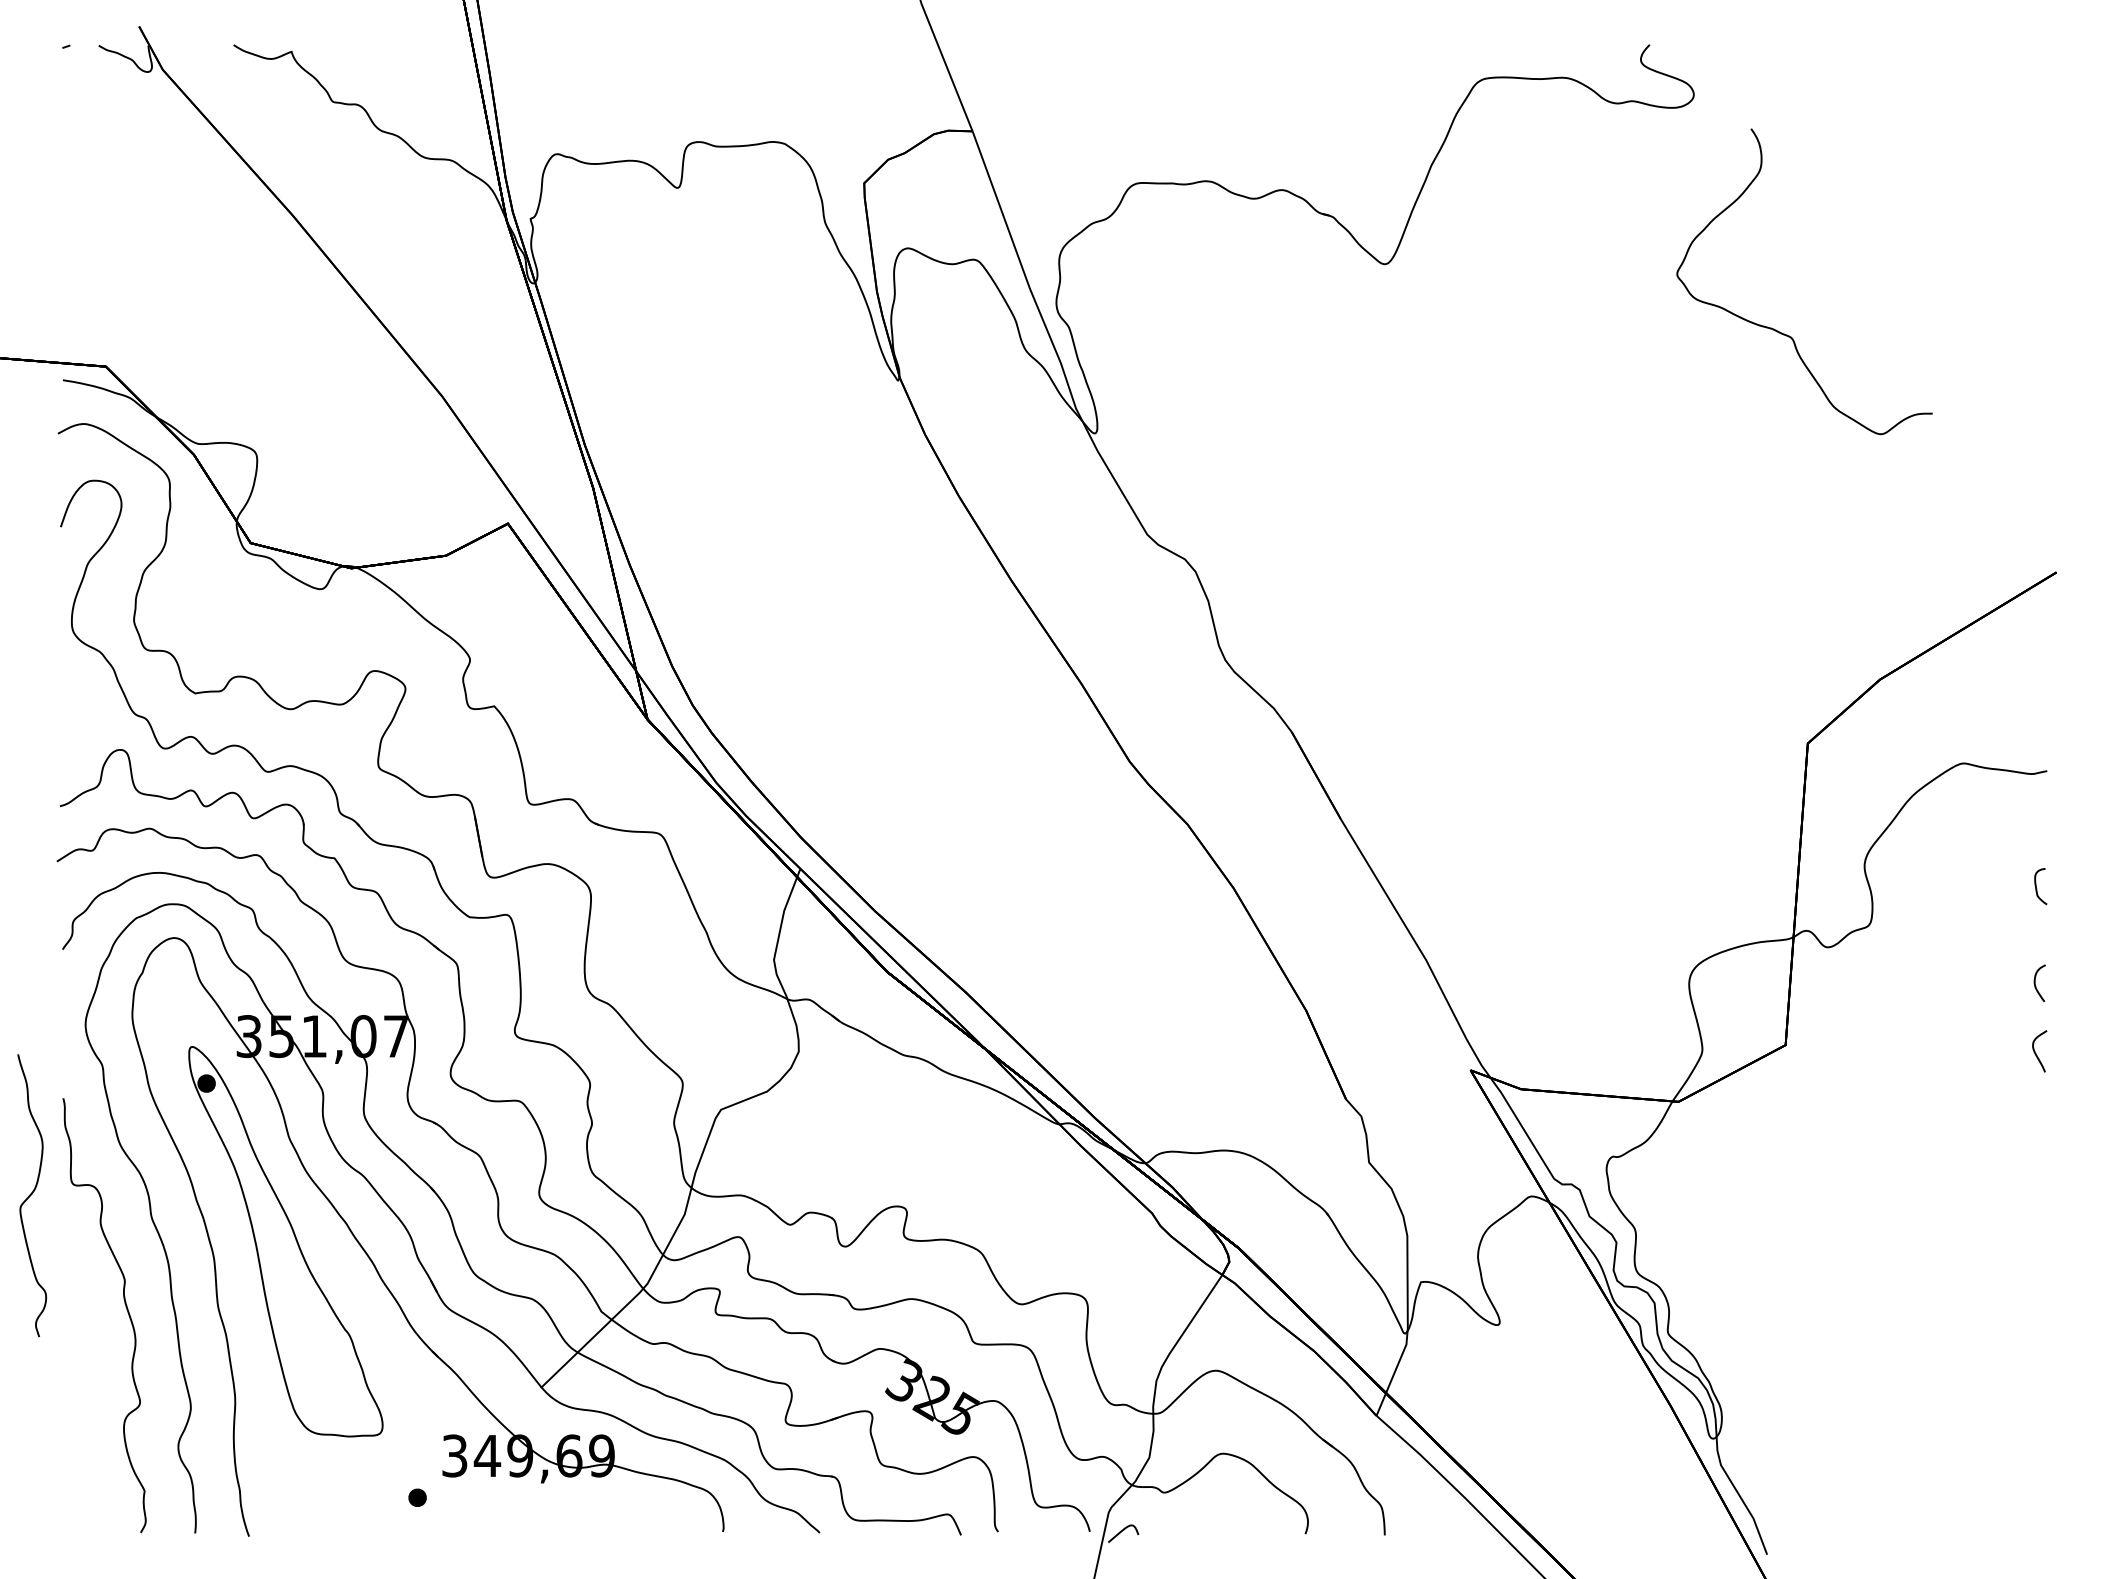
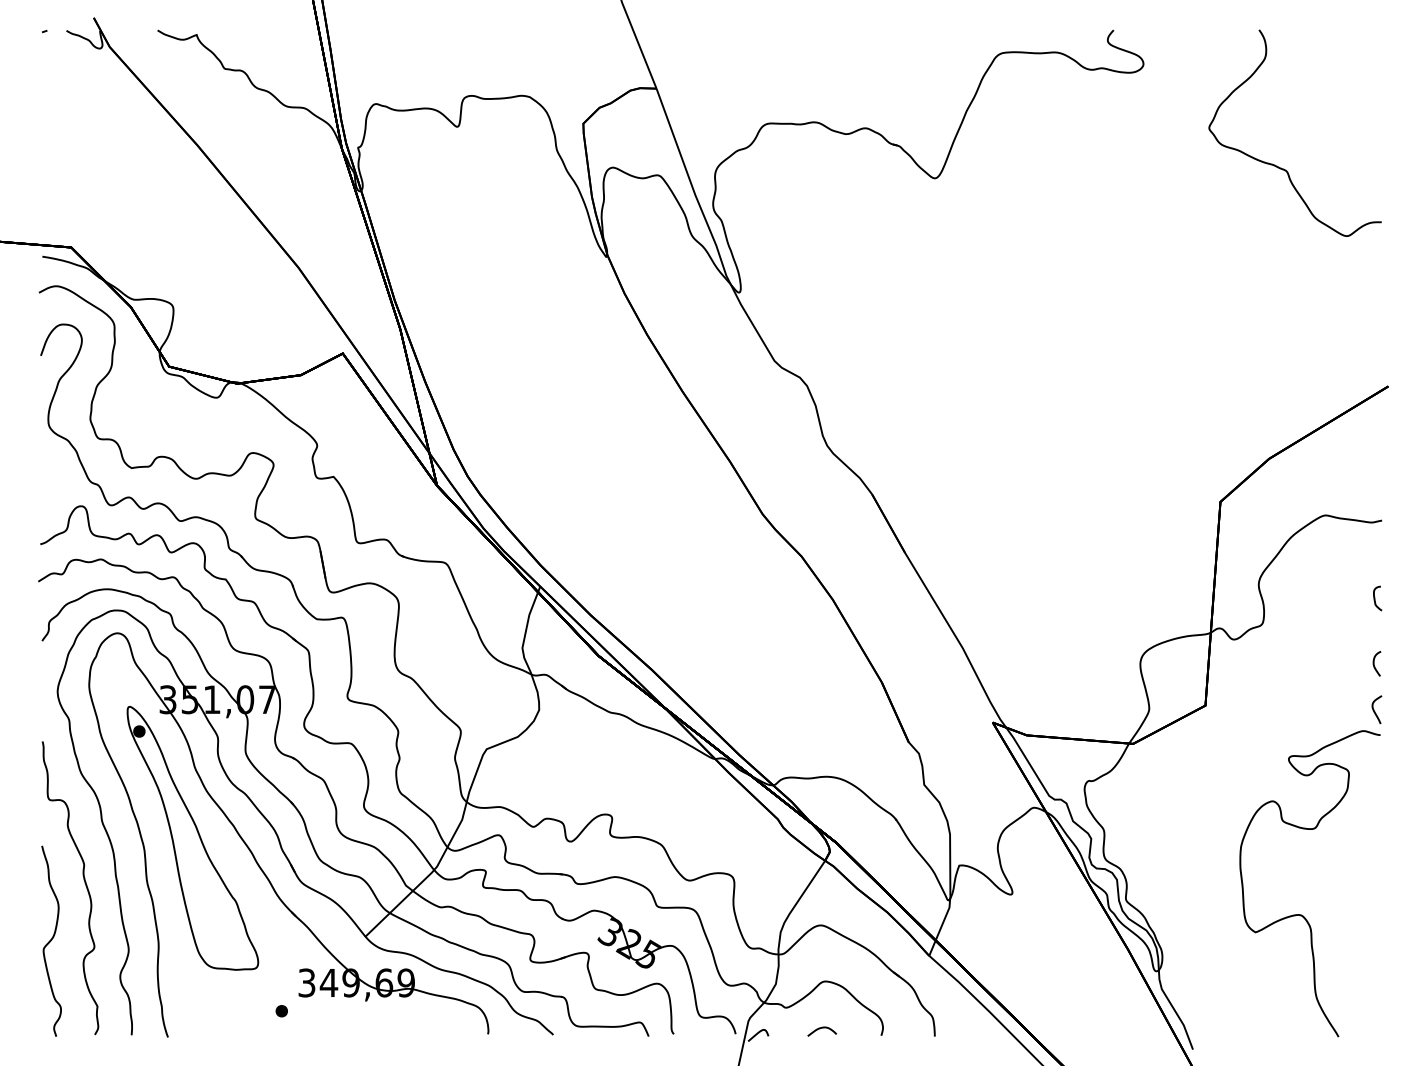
curve: (1784, 332) -> (1281, 167), moved
curve: (32, 1194) -> (51, 940), moved
curve: (1927, 1354) -> (1301, 914), added
curve: (1215, 1524) -> (820, 1029), added

